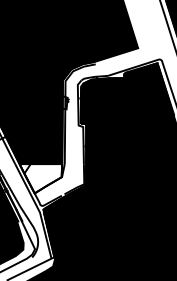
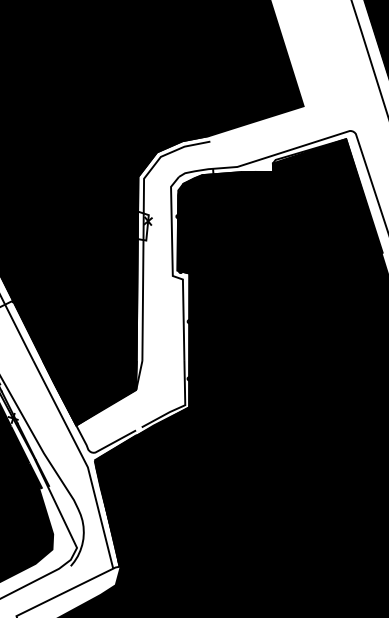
fill: (40, 178) -> (89, 392), added

